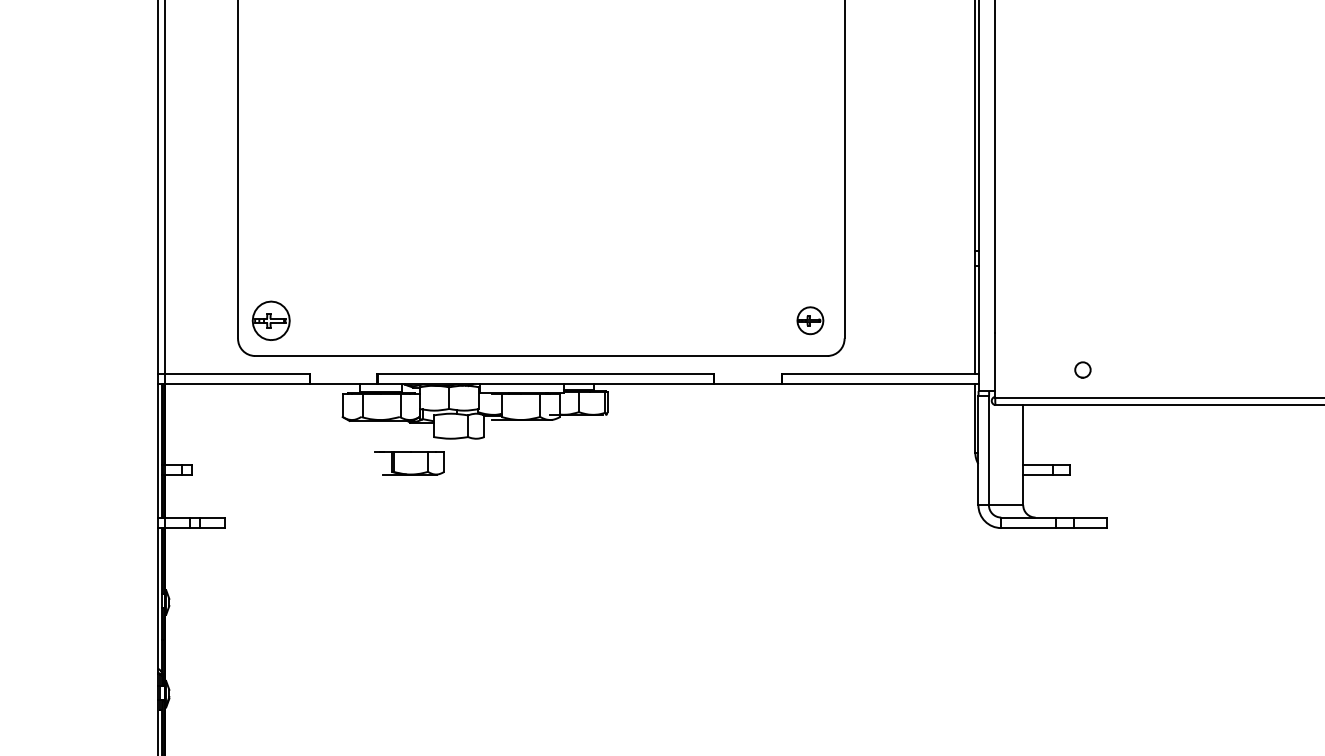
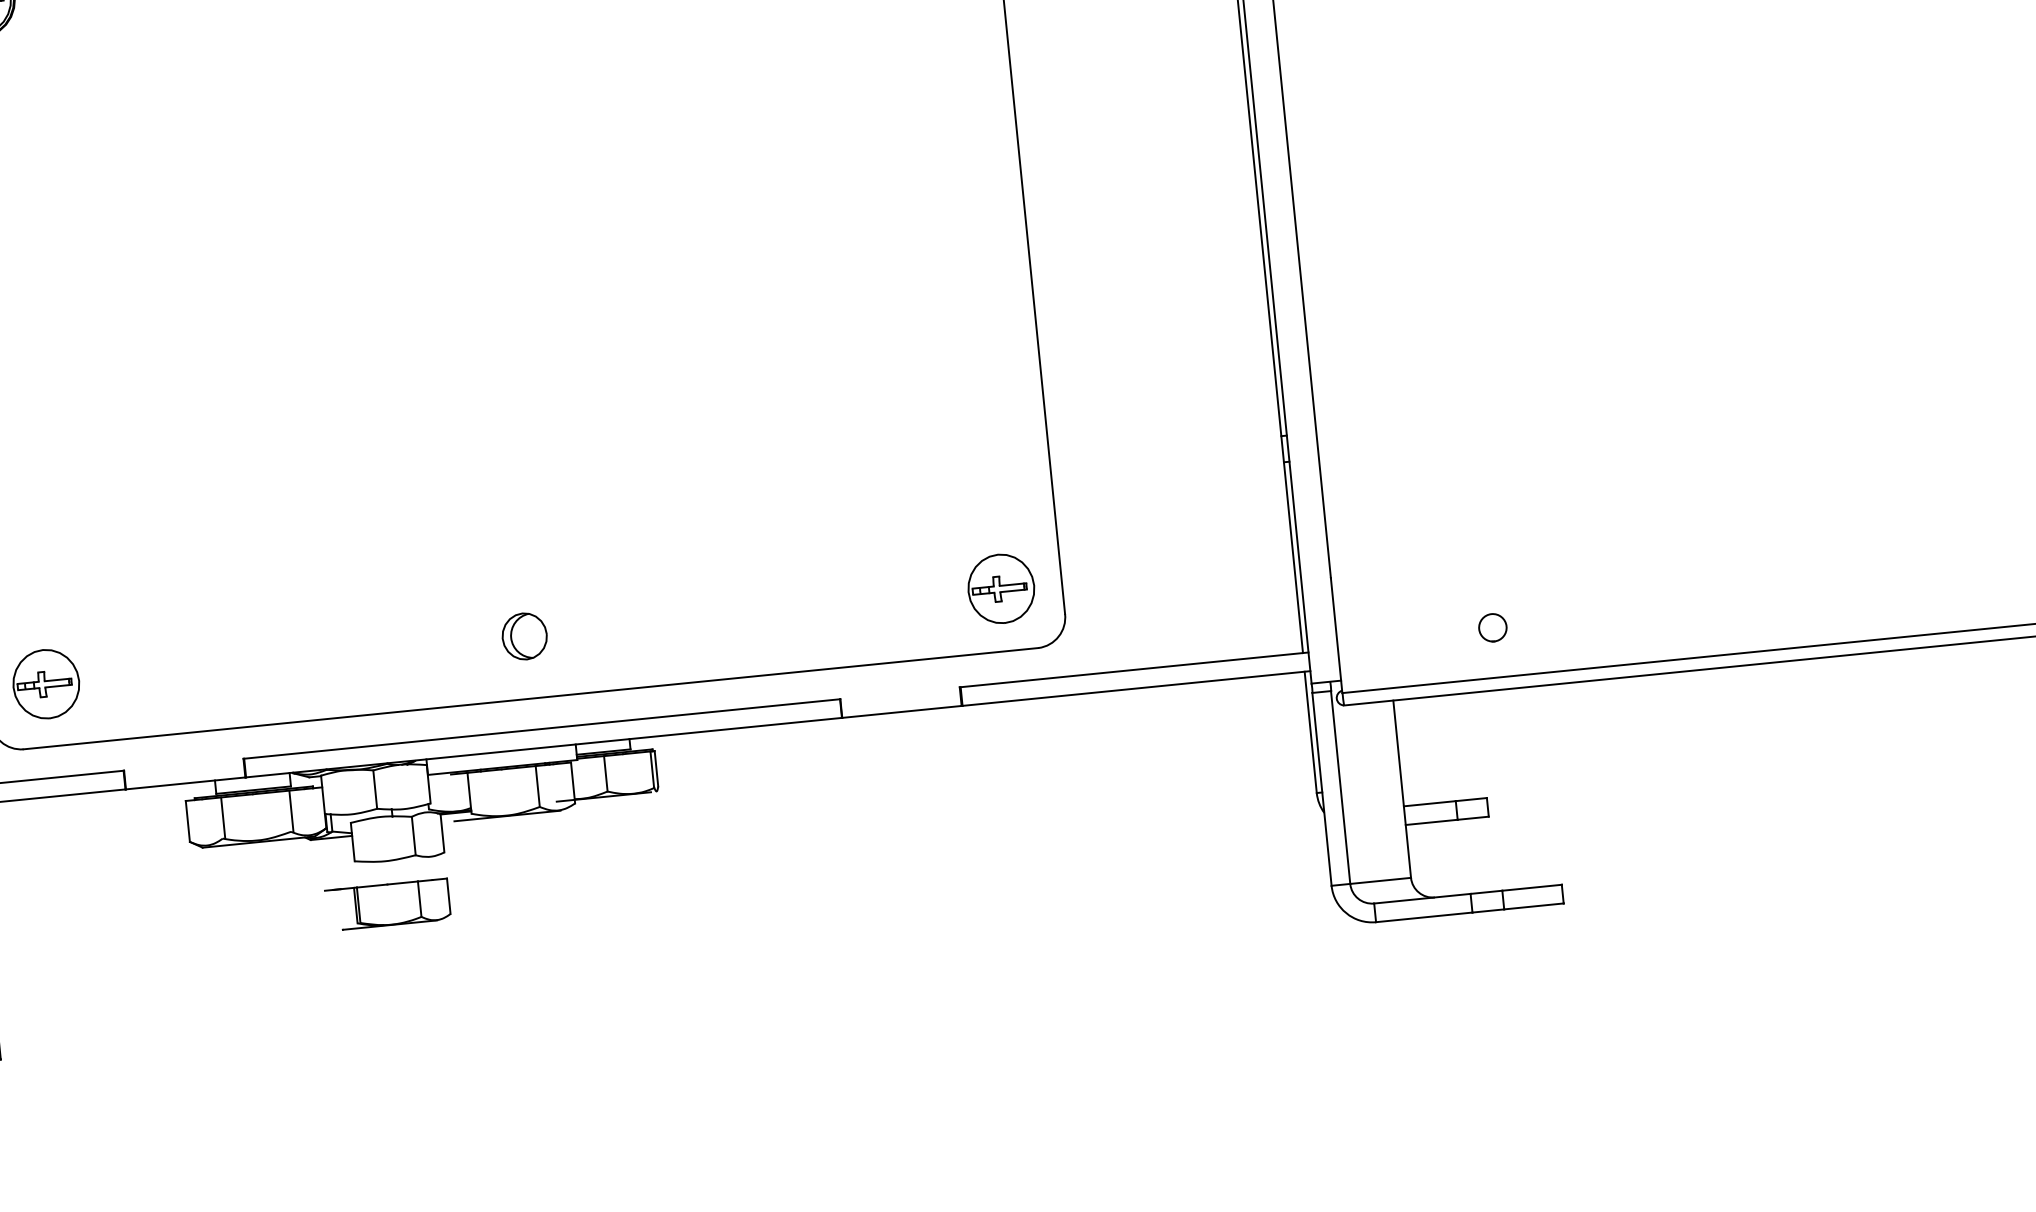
part: (541, 320) -> (524, 635), added
part: (810, 320) -> (1001, 588), size x1.43
part: (409, 463) -> (387, 905), moved

